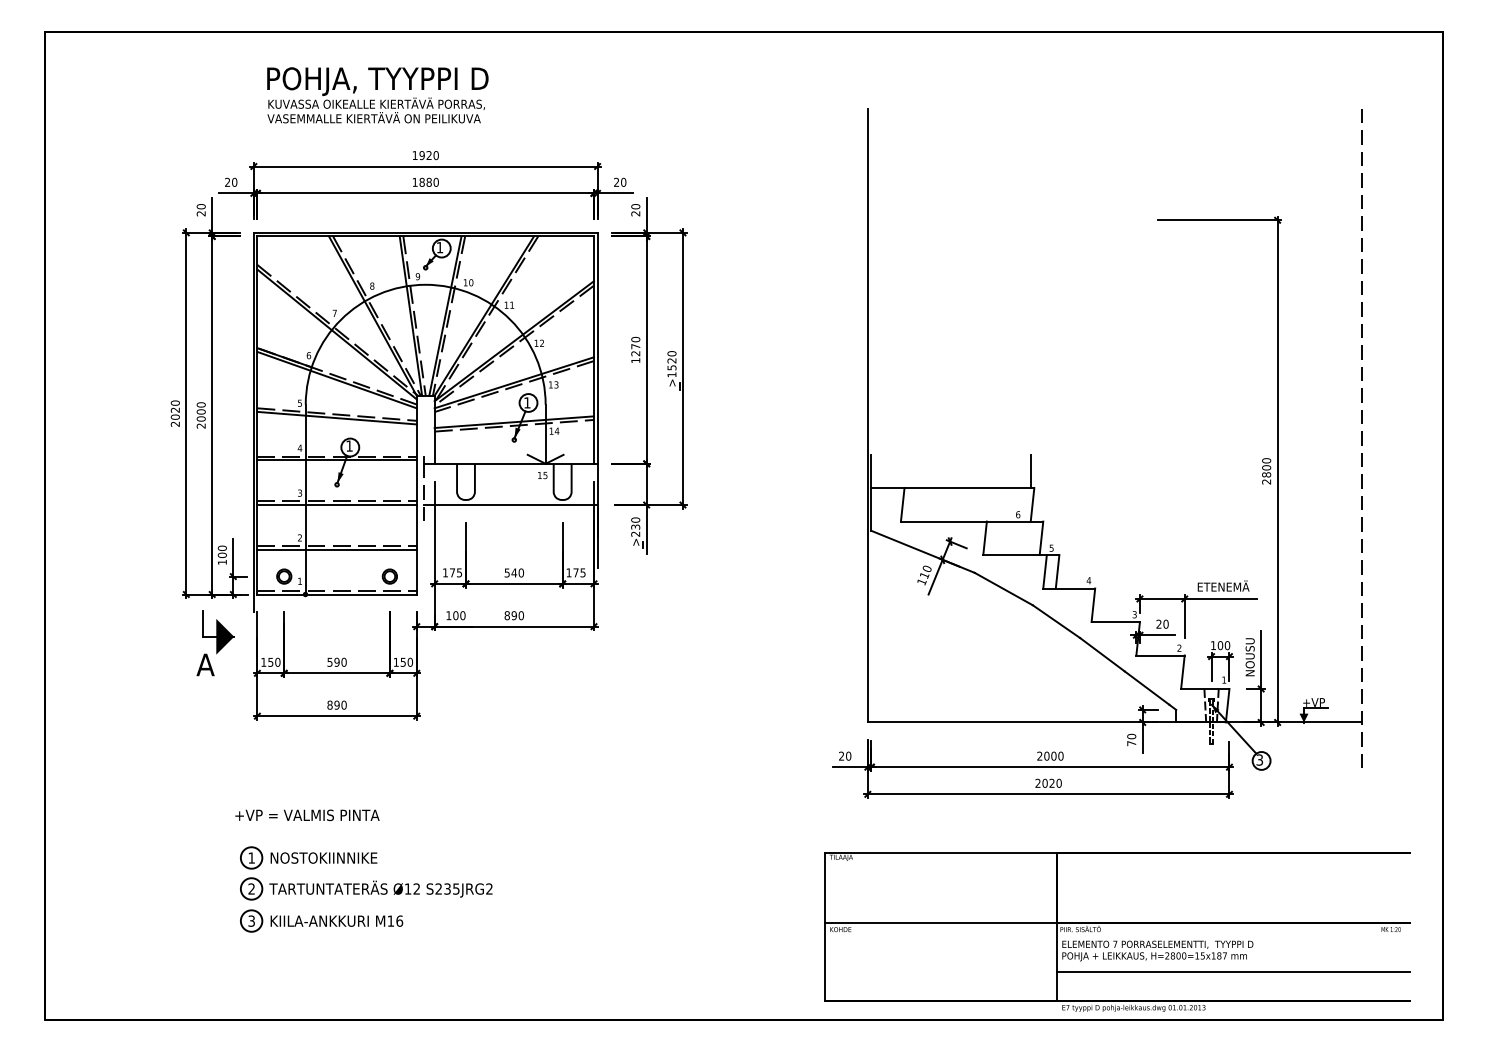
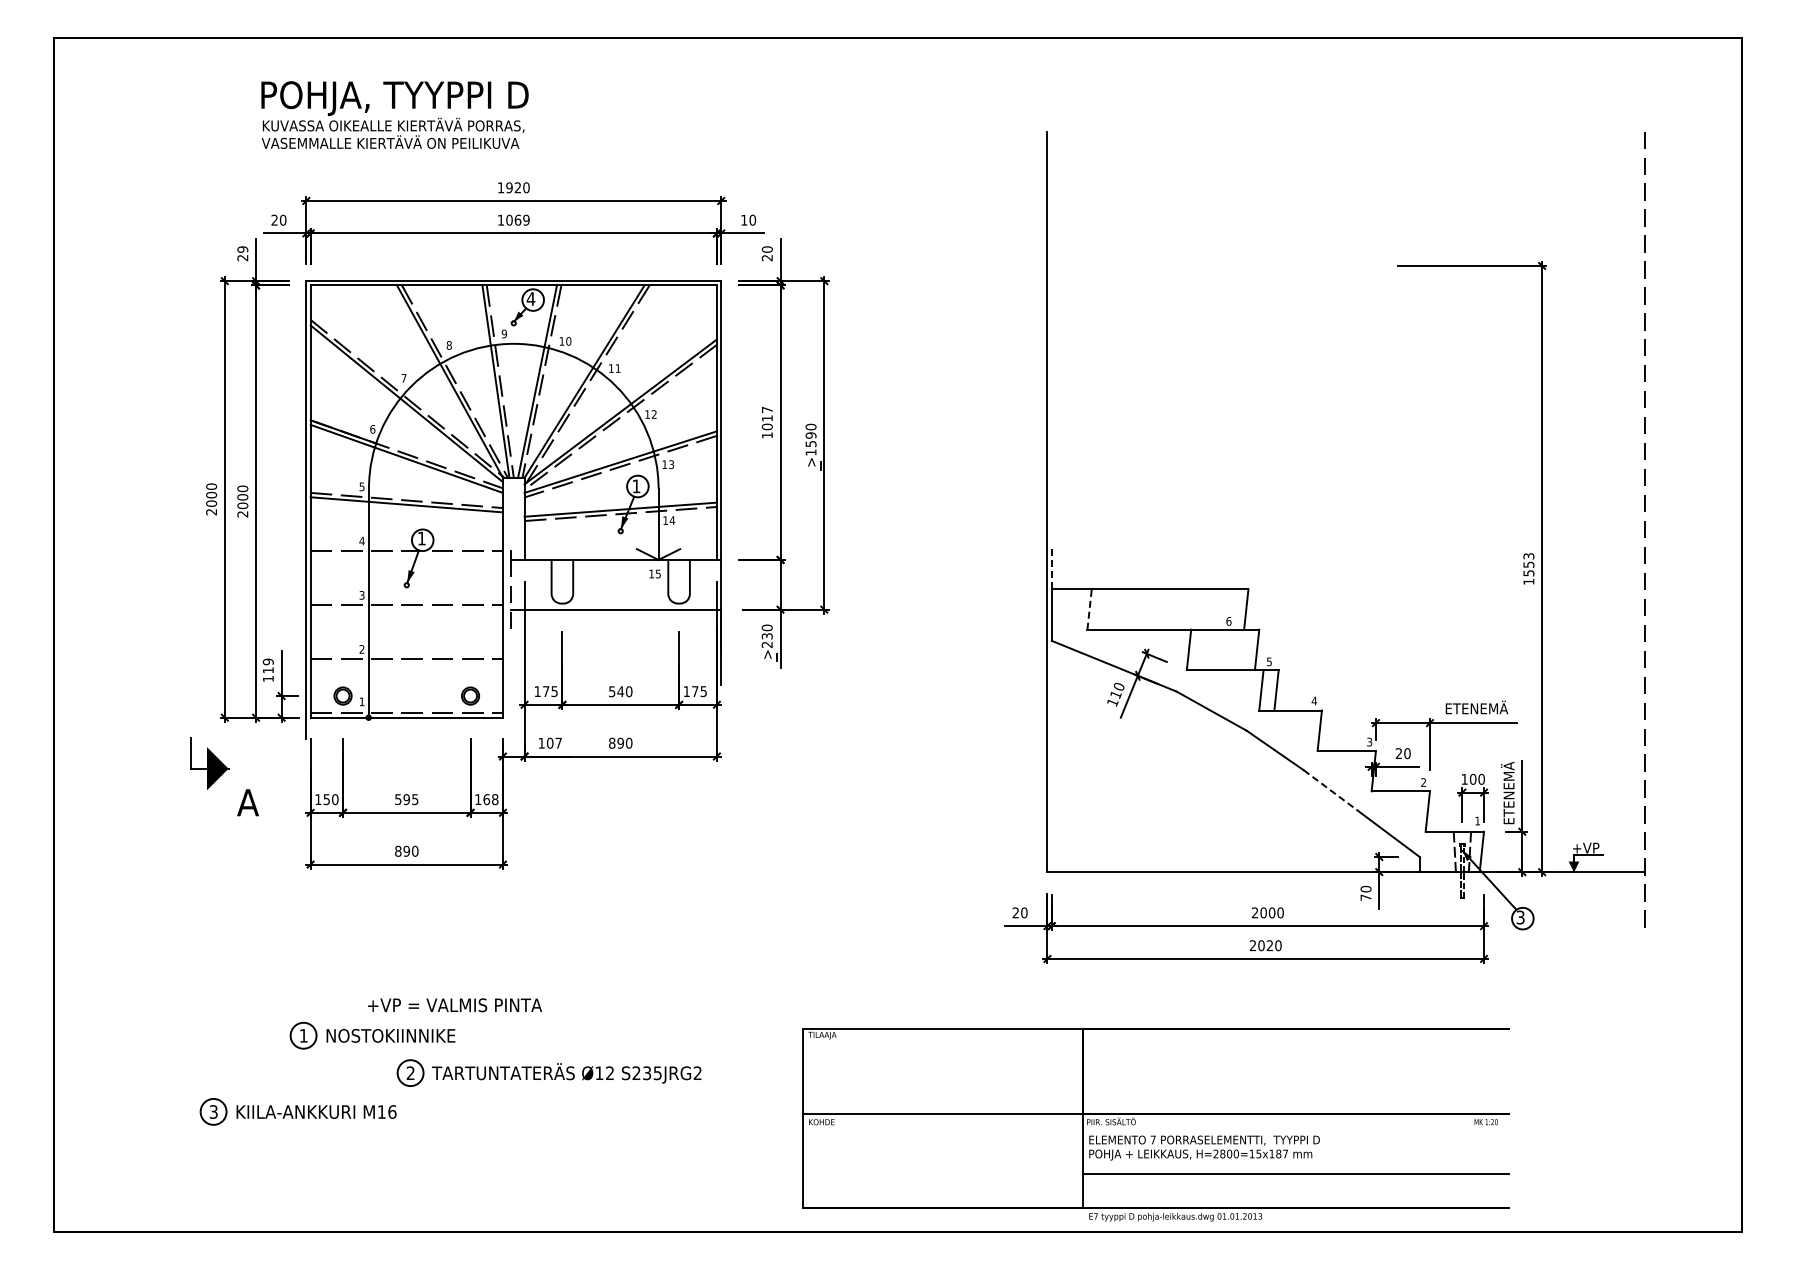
text: (377, 94) -> (394, 114), moved
text: (428, 181) -> (517, 219), 1880 -> 1069
text: (616, 181) -> (744, 219), 20 -> 10
text: (200, 206) -> (242, 249), 20 -> 29
text: (439, 247) -> (530, 298), 1 -> 4
text: (635, 346) -> (766, 418), 1270 -> 1017
text: (671, 360) -> (810, 435), >1520 -> >1590
text: (175, 409) -> (211, 494), 2020 -> 2000
line: (336, 460) -> (406, 555), removed
line: (871, 470) -> (1051, 568), solid -> dashed
line: (1031, 470) -> (1244, 568), removed
text: (1266, 470) -> (1528, 568), 2800 -> 1553
line: (336, 504) -> (406, 609), removed
line: (902, 504) -> (1089, 608), solid -> dashed
line: (336, 549) -> (406, 663), removed
text: (221, 551) -> (267, 665), 100 -> 119
text: (462, 615) -> (558, 742), 100 -> 107
part: (218, 632) -> (209, 763), moved
line: (1102, 654) -> (1330, 790), solid -> dashed
text: (1248, 656) -> (1507, 792), NOUSU -> ETENEMÄ
text: (344, 662) -> (415, 799), 590 -> 595
text: (406, 662) -> (490, 799), 150 -> 168
text: (307, 815) -> (454, 1005), moved
part: (365, 888) -> (548, 1072), moved
part: (321, 920) -> (297, 1111), moved
part: (1117, 923) -> (1155, 1114), moved

